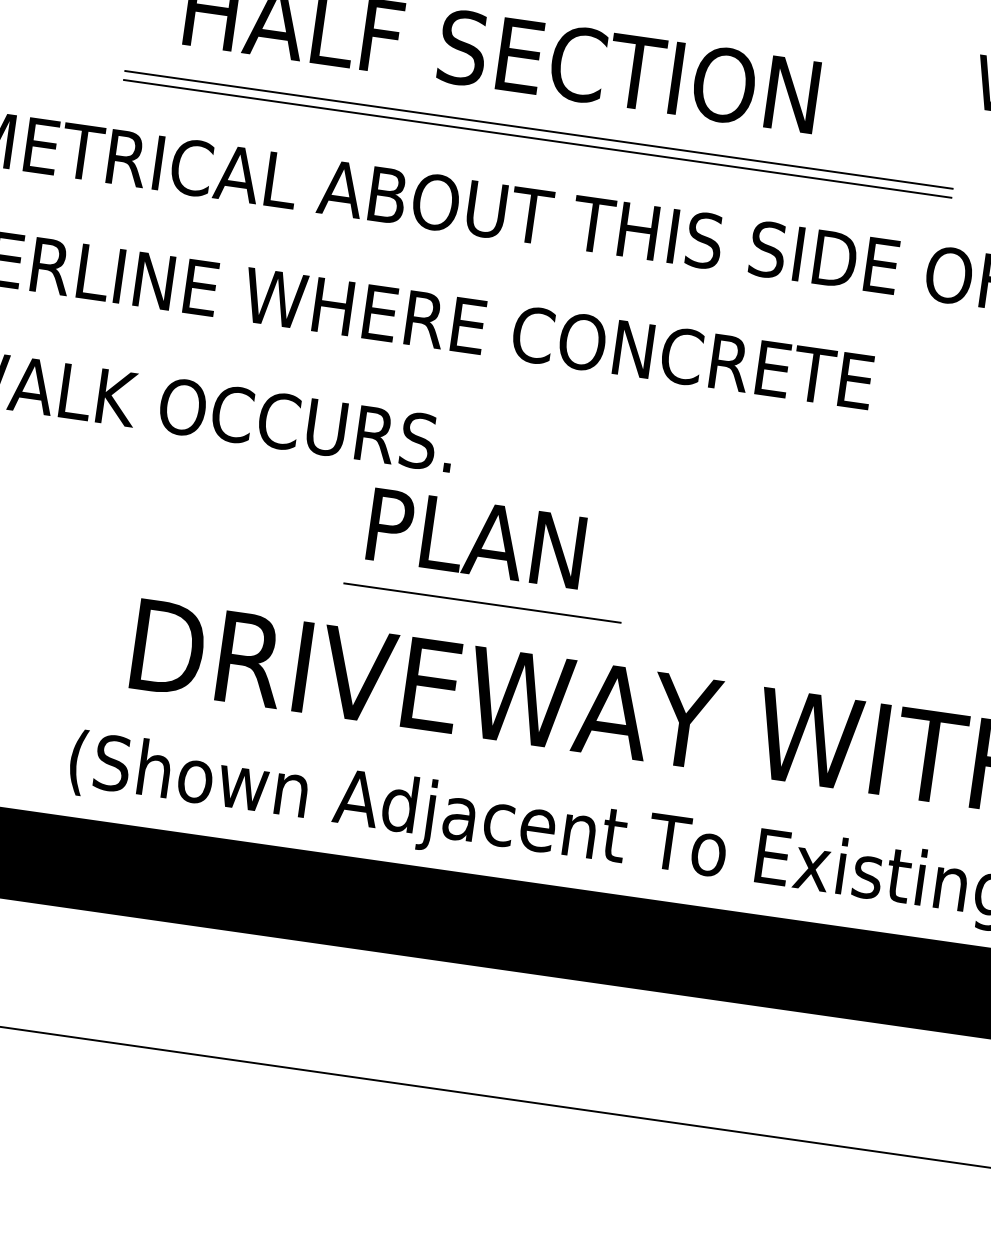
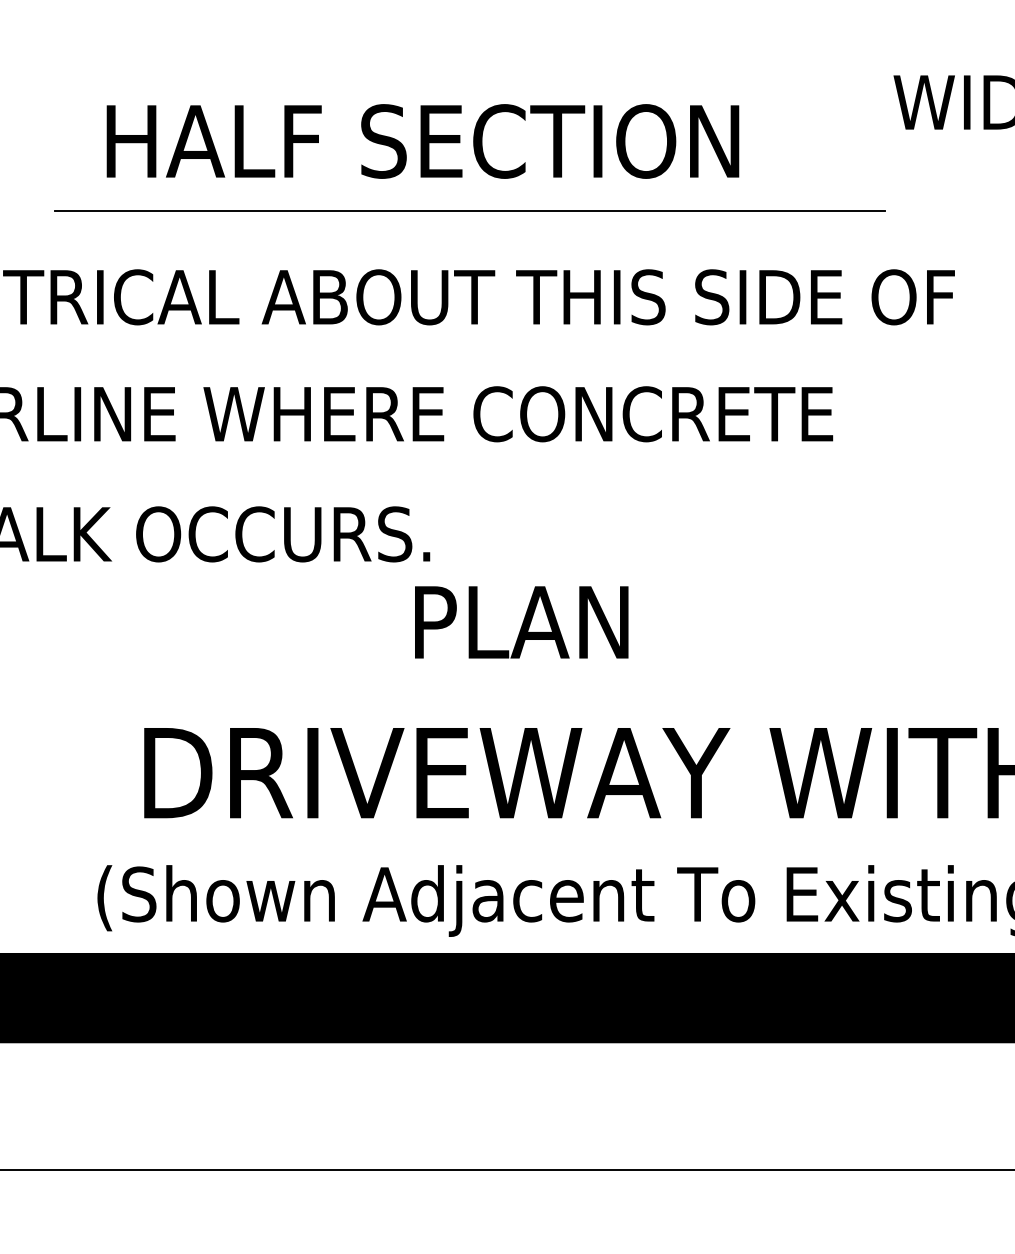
line: (537, 138) -> (469, 220), removed
text: (476, 538) -> (521, 622), moved
line: (482, 602) -> (480, 684), removed

